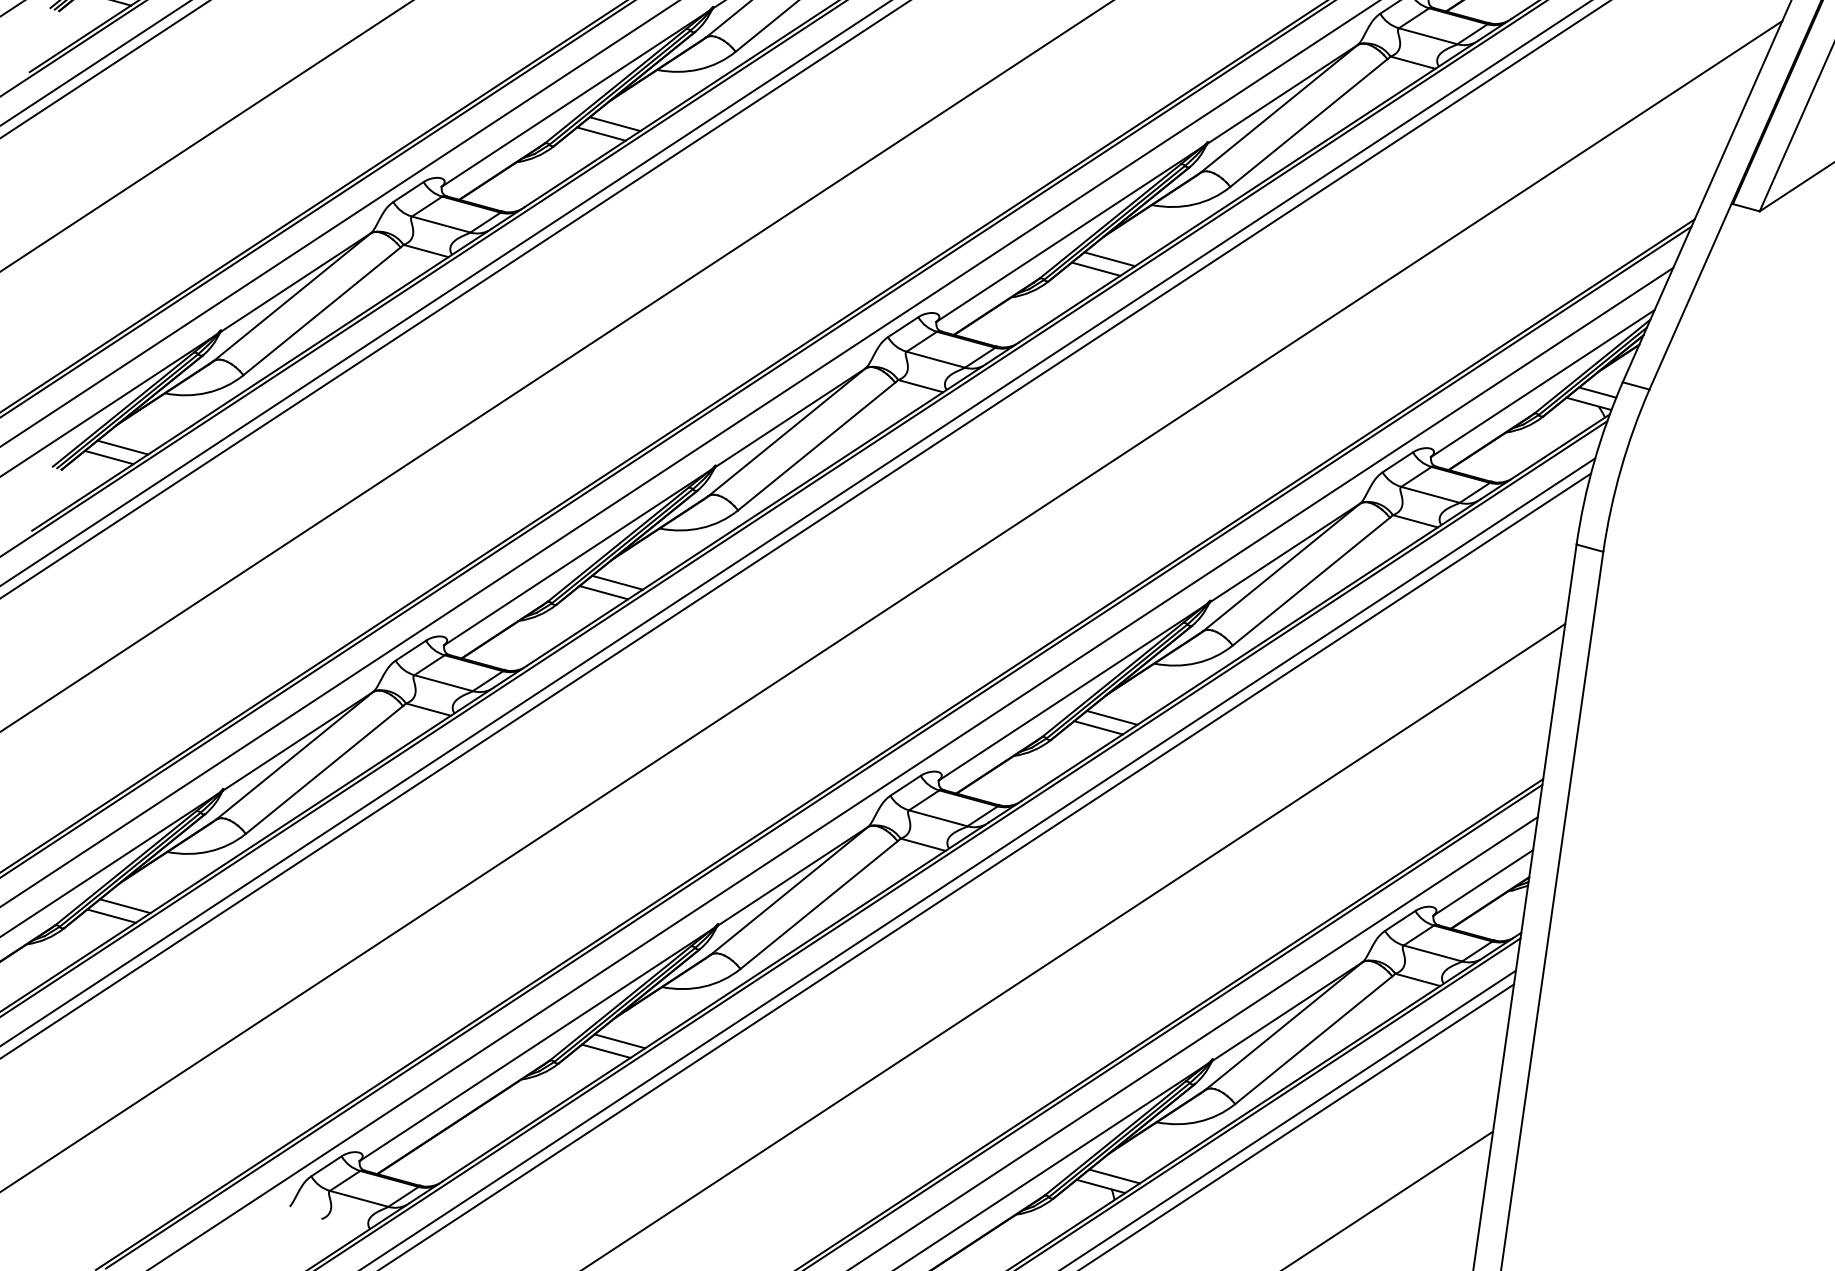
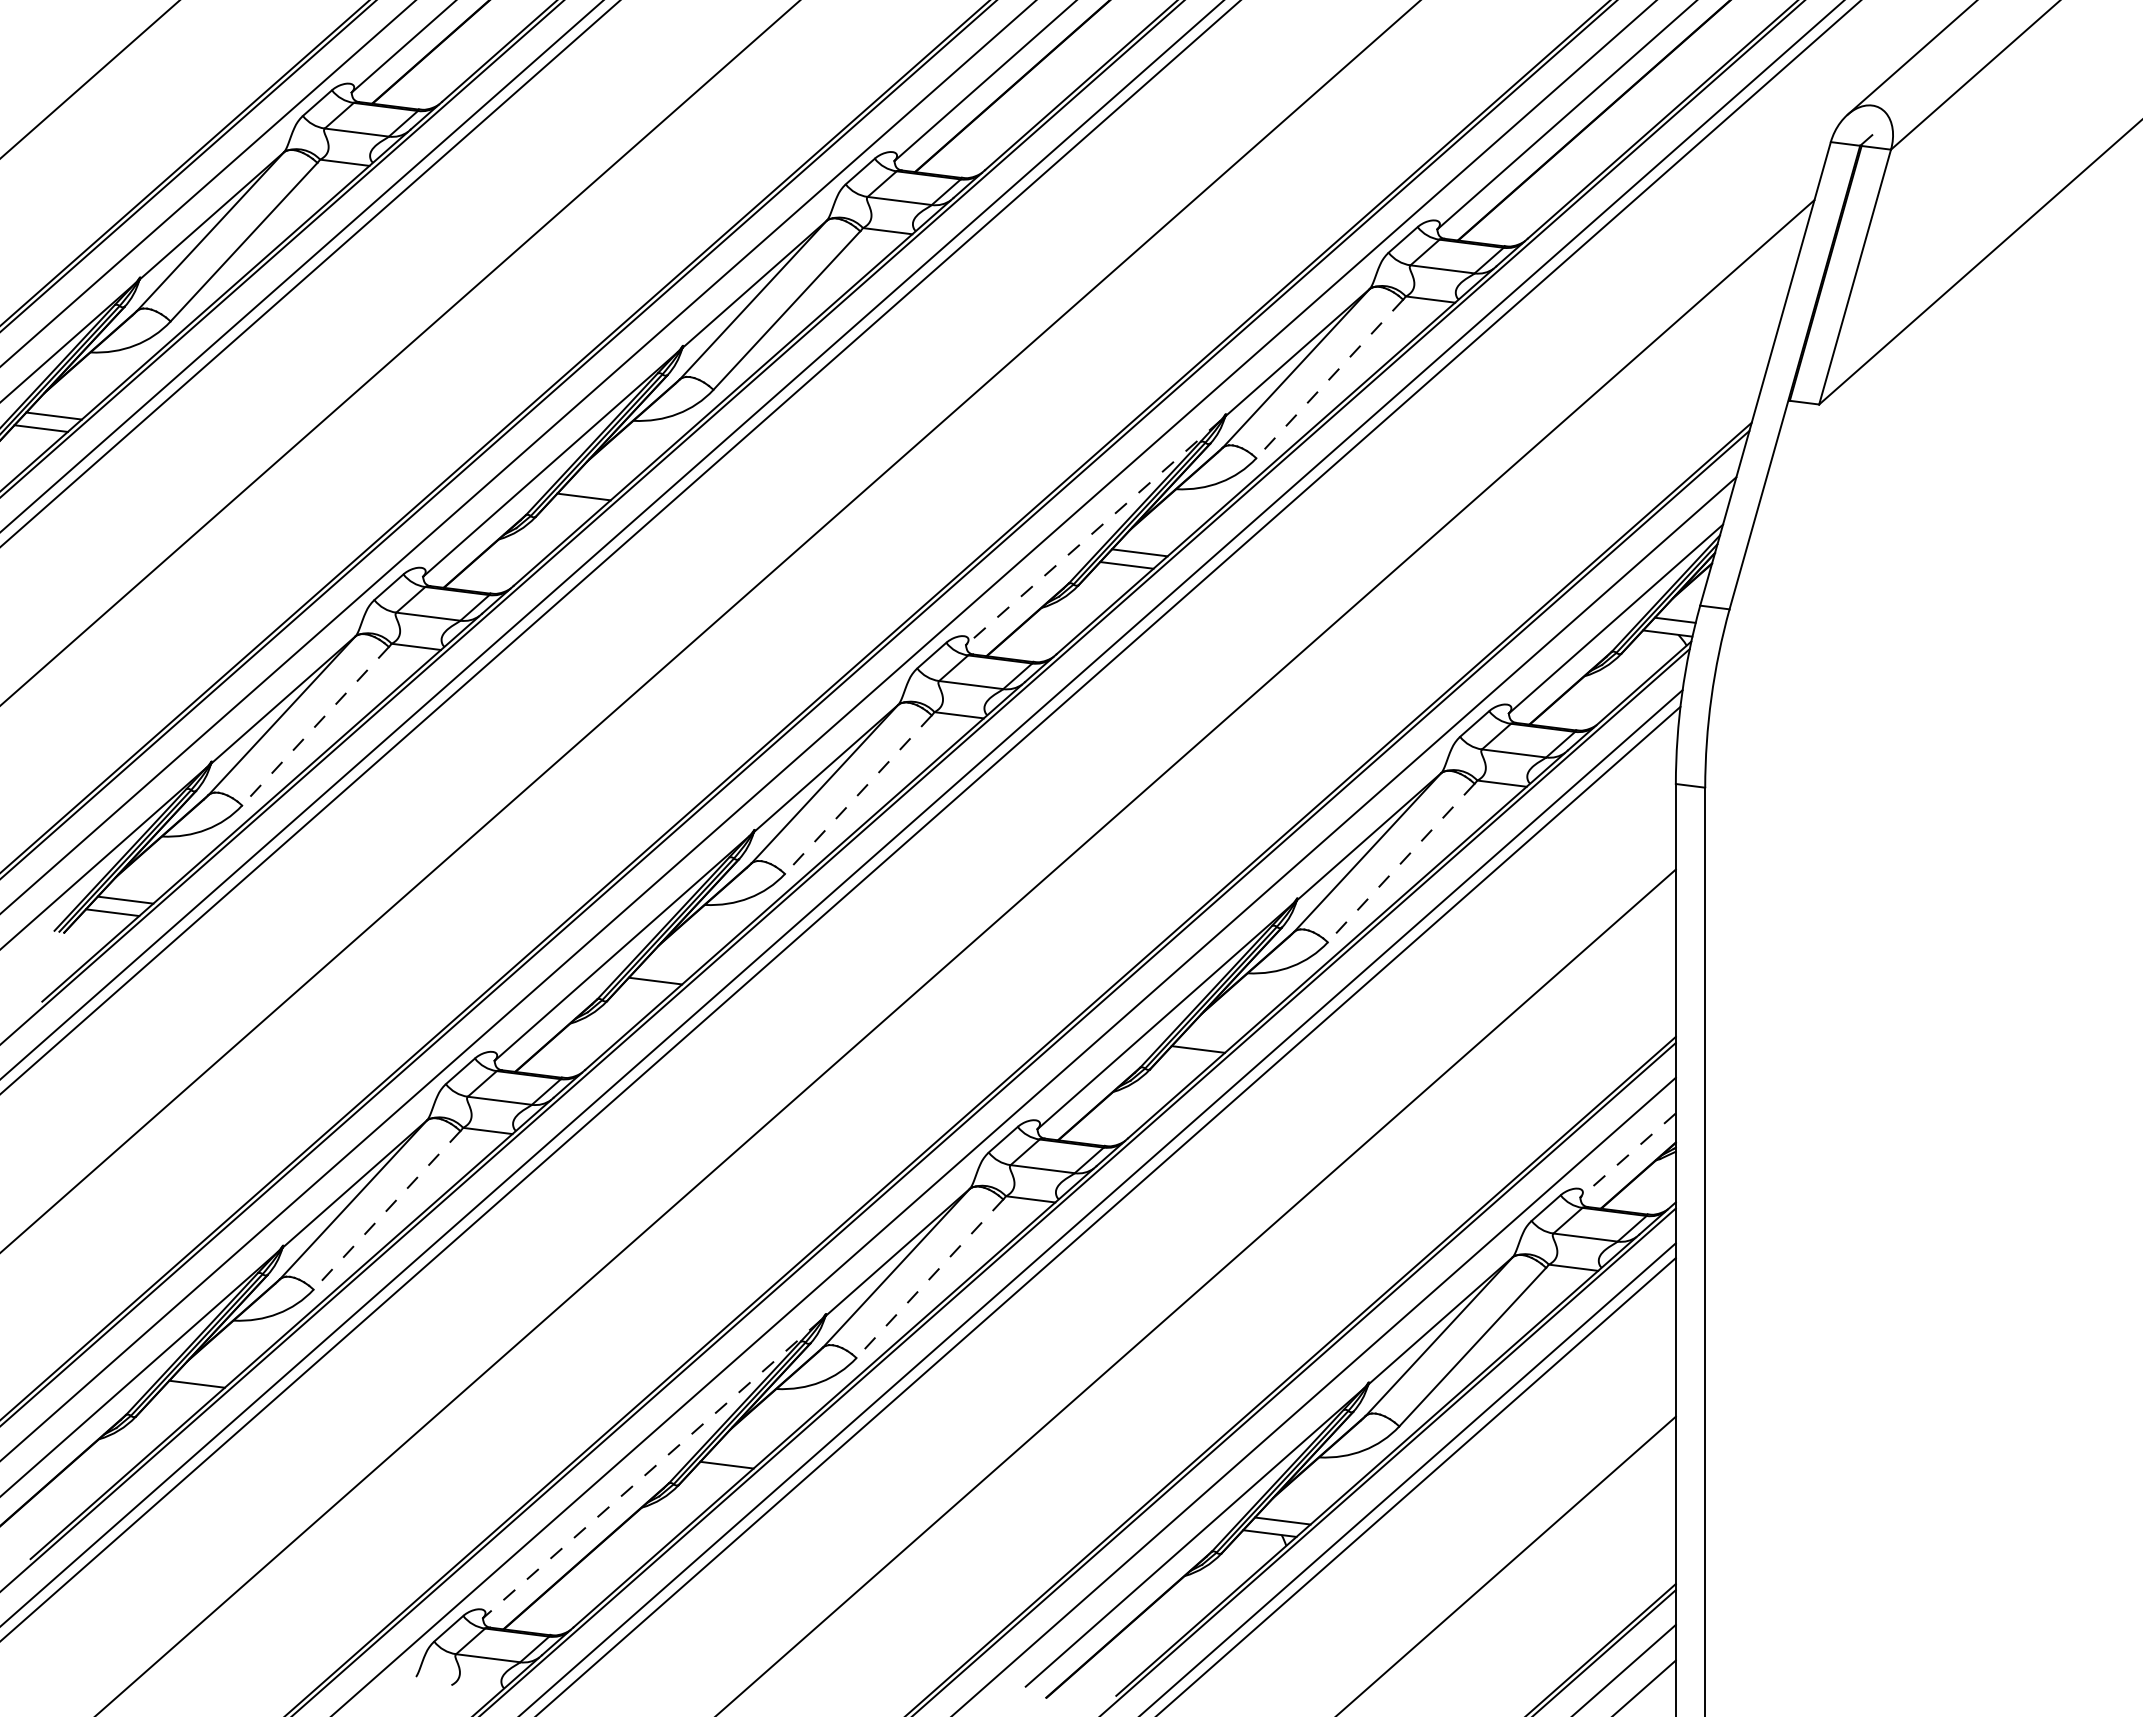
line: (614, 123) -> (596, 483), removed
line: (1308, 123) -> (1329, 379), solid -> dashed
line: (1069, 234) -> (1093, 532), solid -> dashed
line: (321, 311) -> (315, 726), solid -> dashed
line: (816, 447) -> (858, 795), solid -> dashed
line: (1310, 581) -> (1400, 863), solid -> dashed
line: (617, 582) -> (668, 968), removed
line: (1112, 717) -> (1211, 1036), removed
line: (323, 770) -> (386, 1210), solid -> dashed
line: (1483, 882) -> (1628, 1155), solid -> dashed
line: (818, 905) -> (929, 1279), solid -> dashed
line: (111, 915) -> (183, 1396), removed
line: (619, 1041) -> (739, 1452), removed
line: (535, 1045) -> (651, 1469), solid -> dashed

